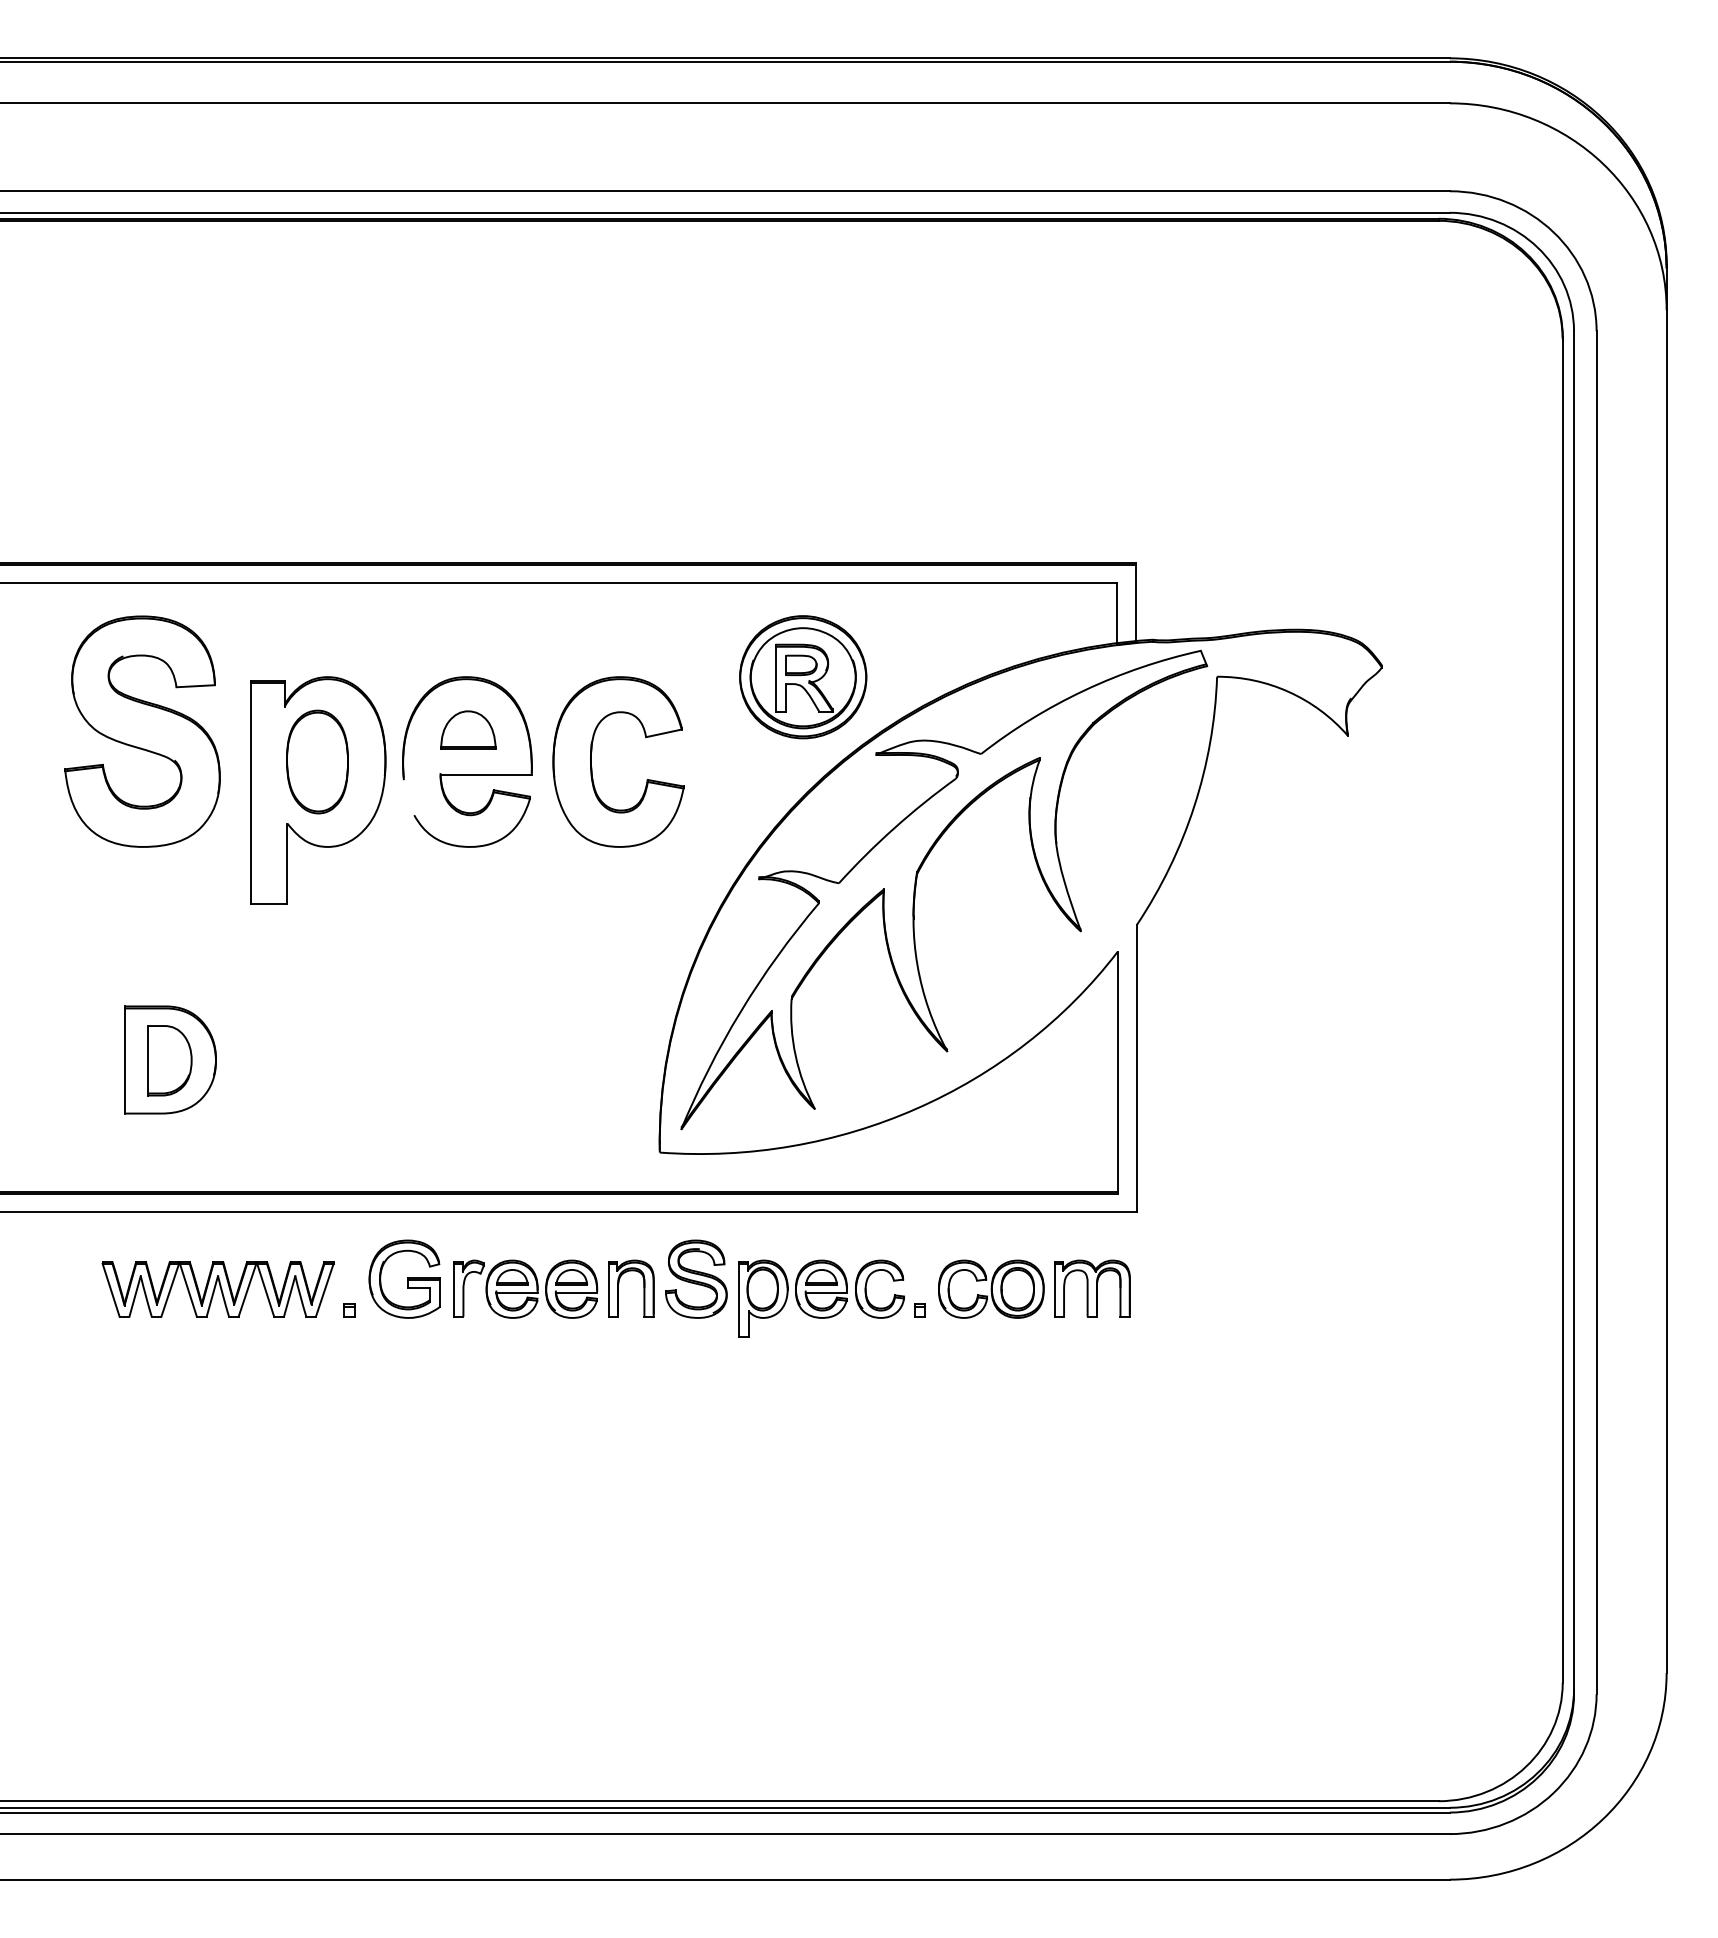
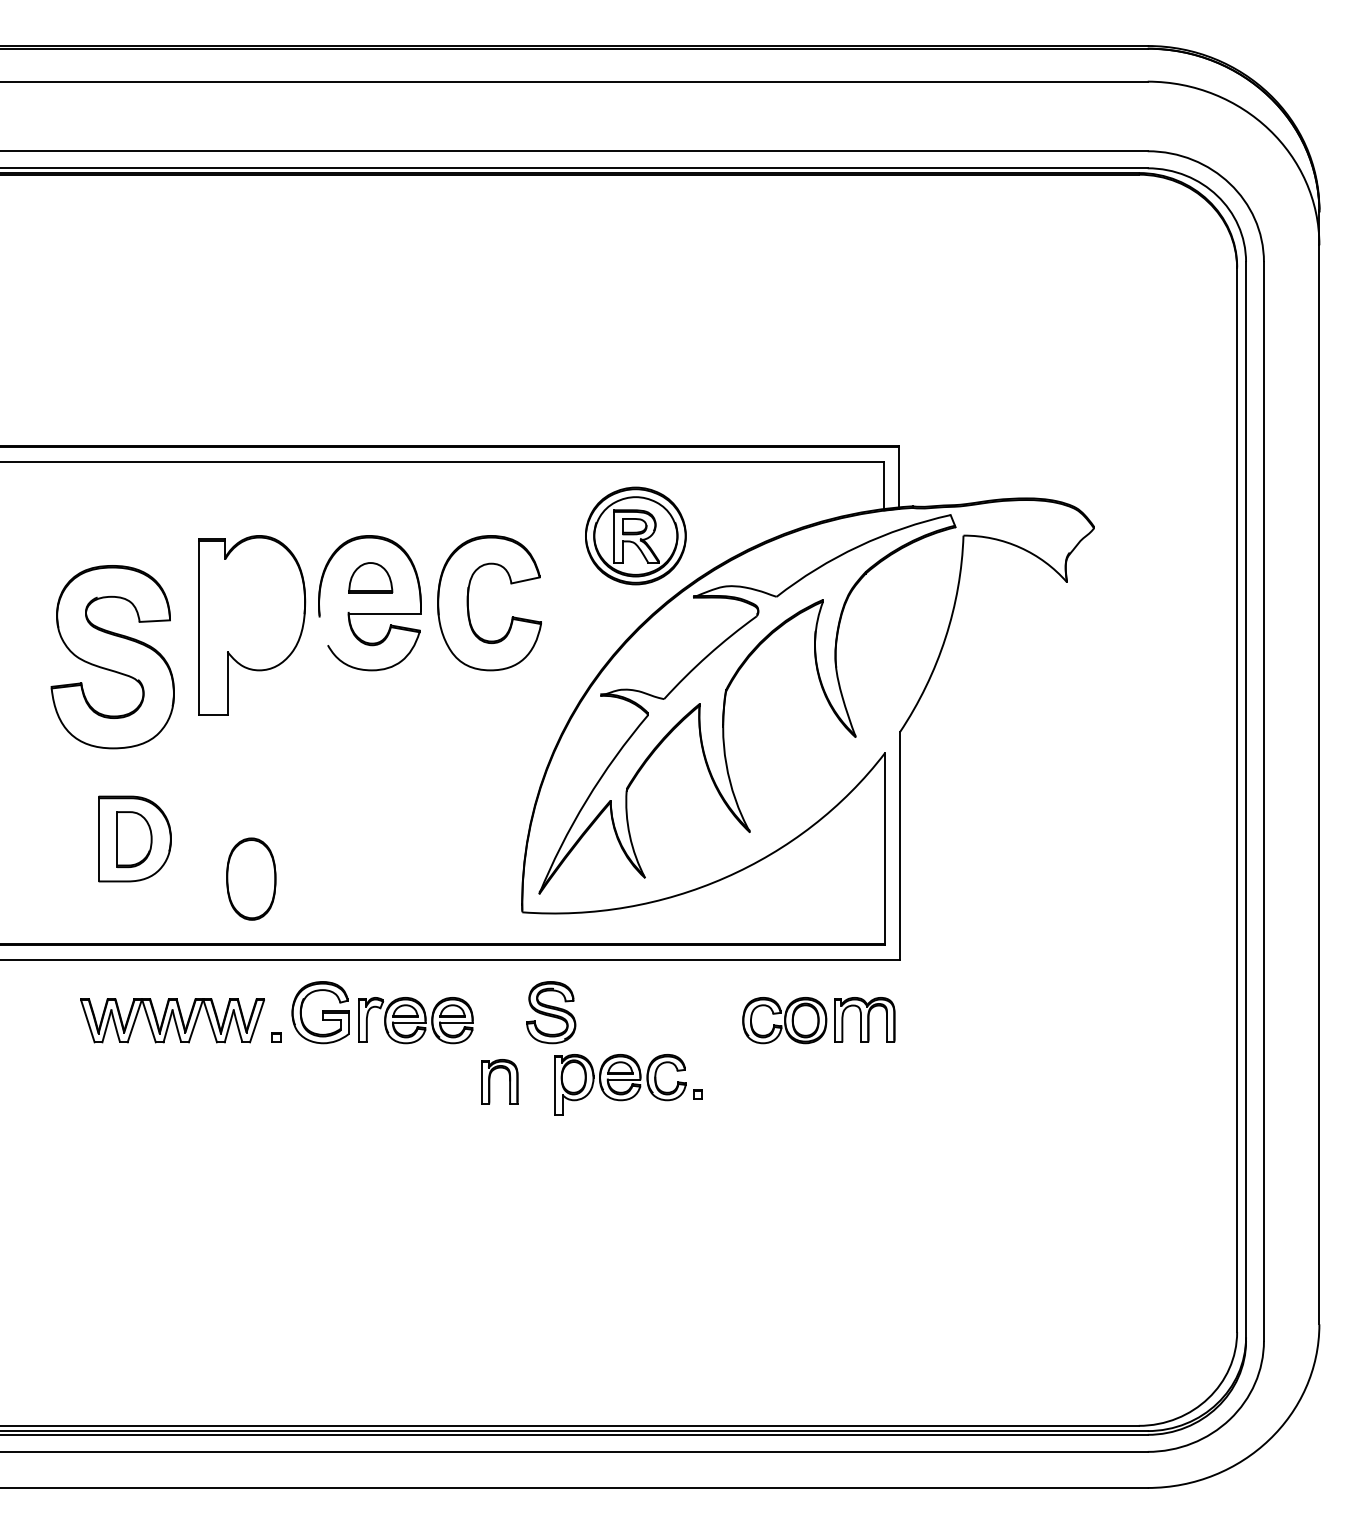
part: (142, 732) -> (112, 657), moved
part: (317, 761) -> (251, 878), moved
part: (619, 1287) -> (490, 1081), moved
part: (831, 1298) -> (628, 1084), moved

